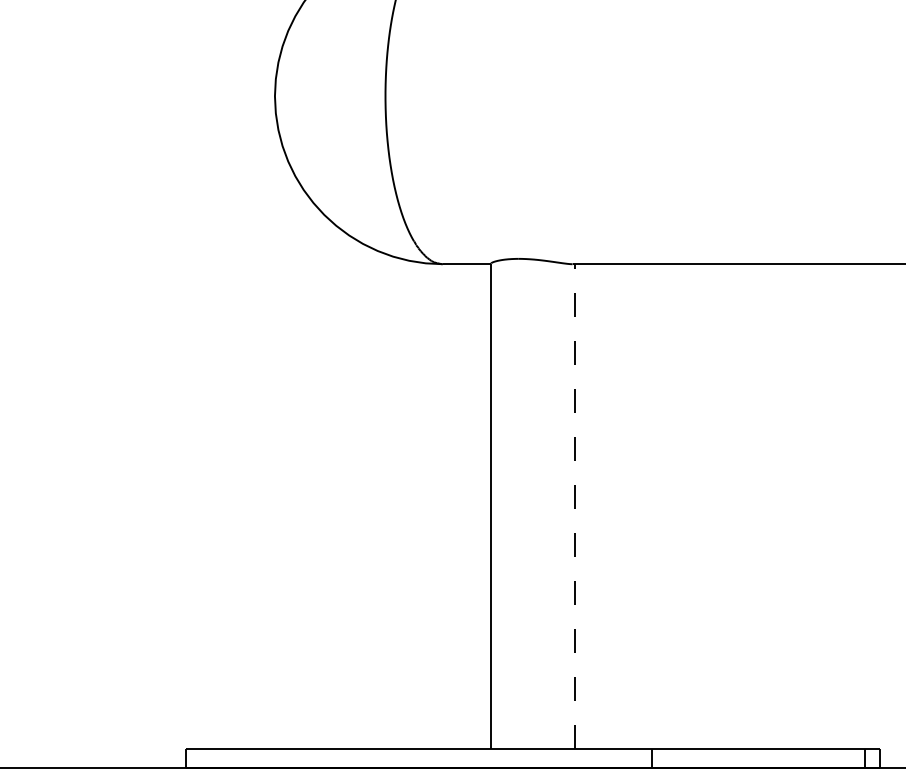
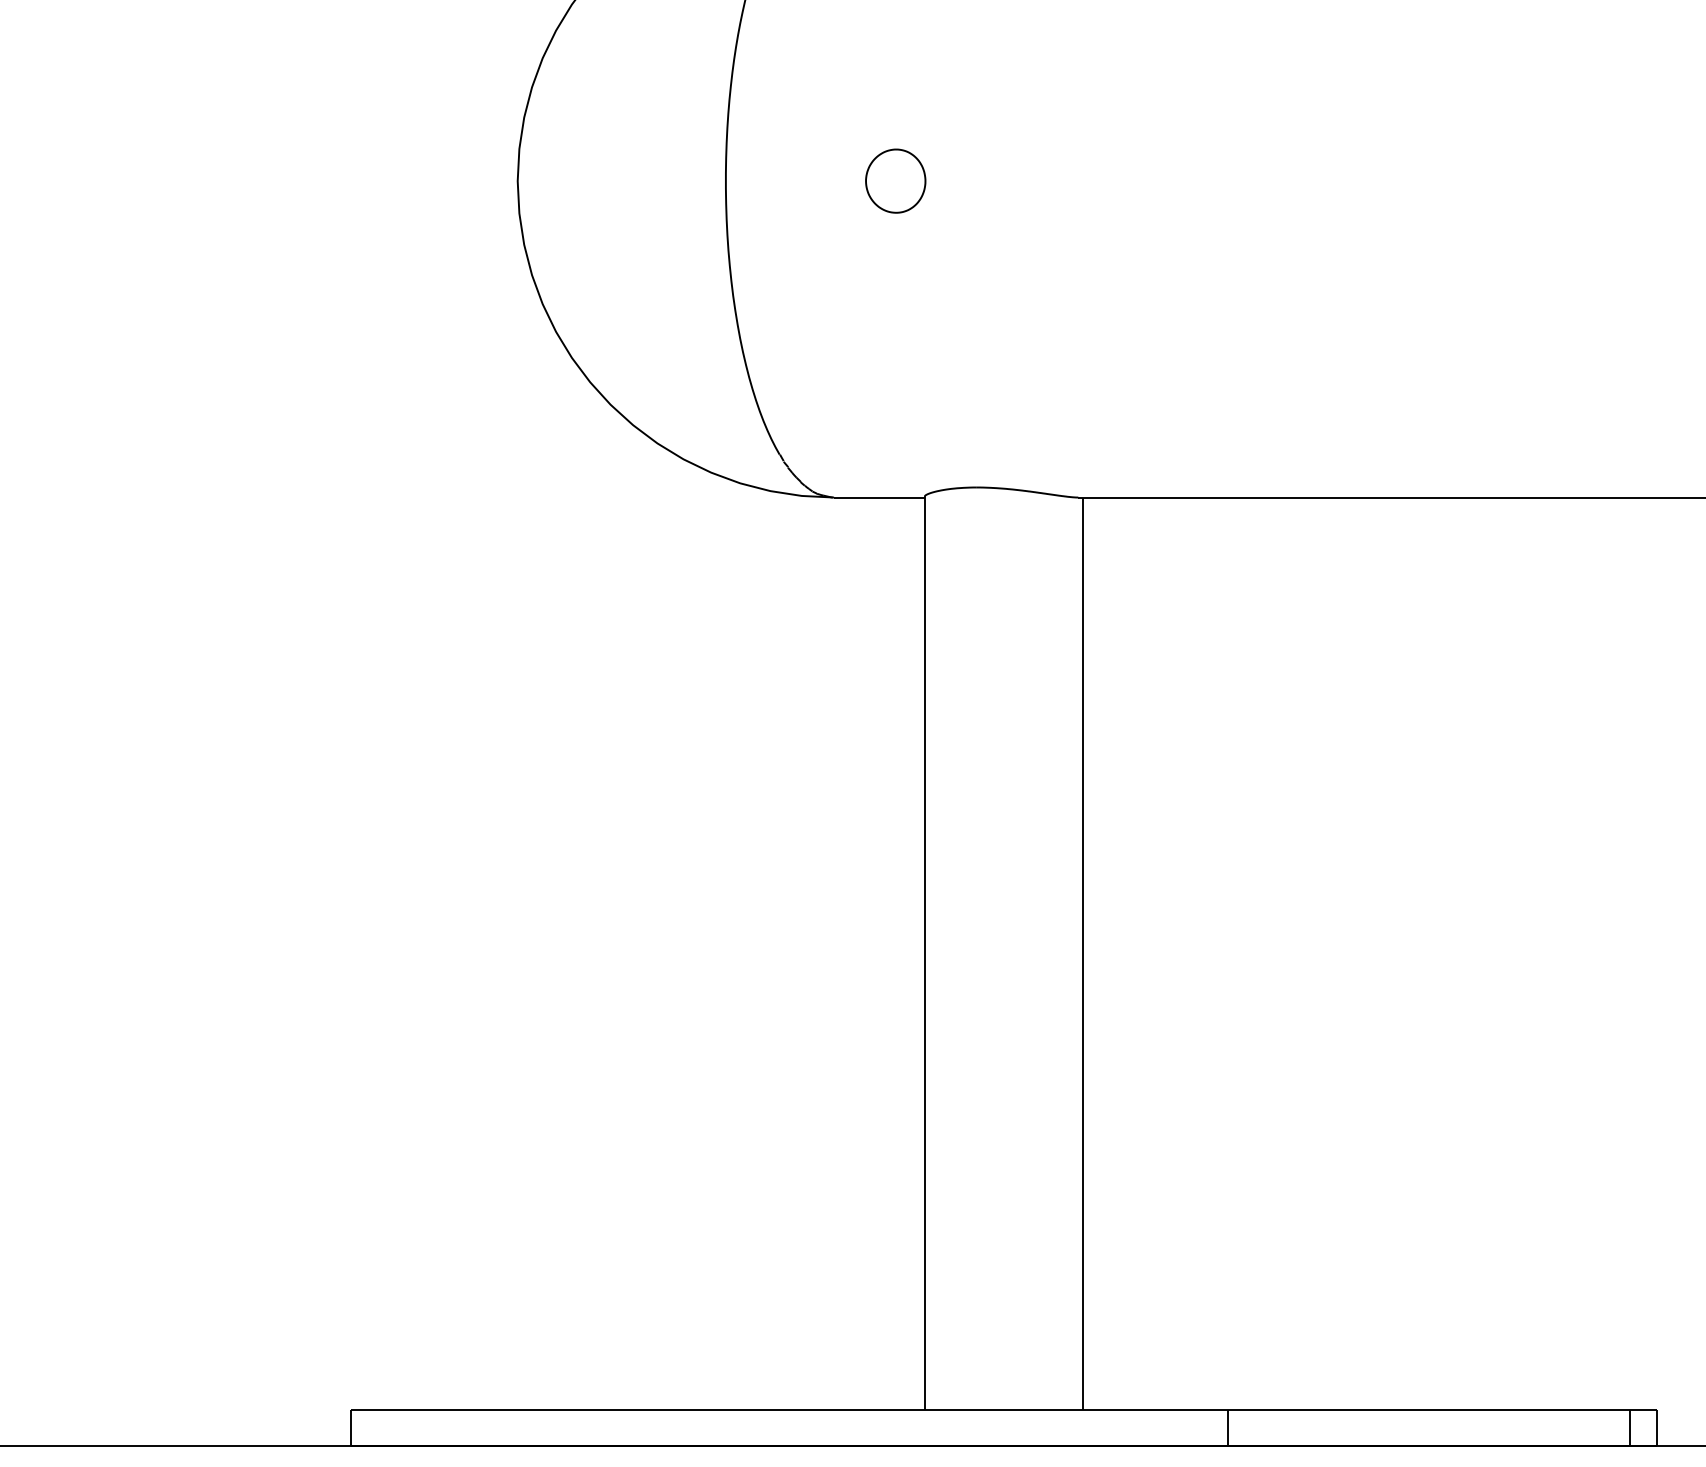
part: (475, 95) -> (895, 179), added
line: (575, 505) -> (1083, 951), dashed -> solid

